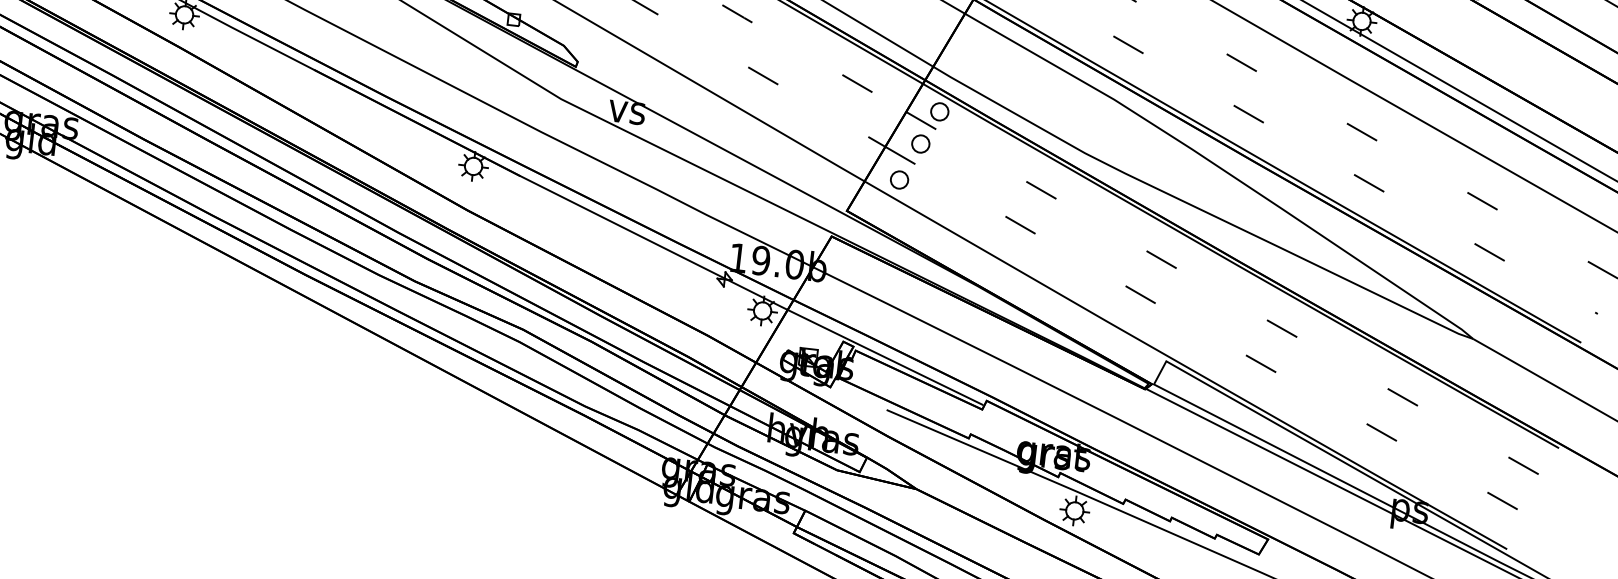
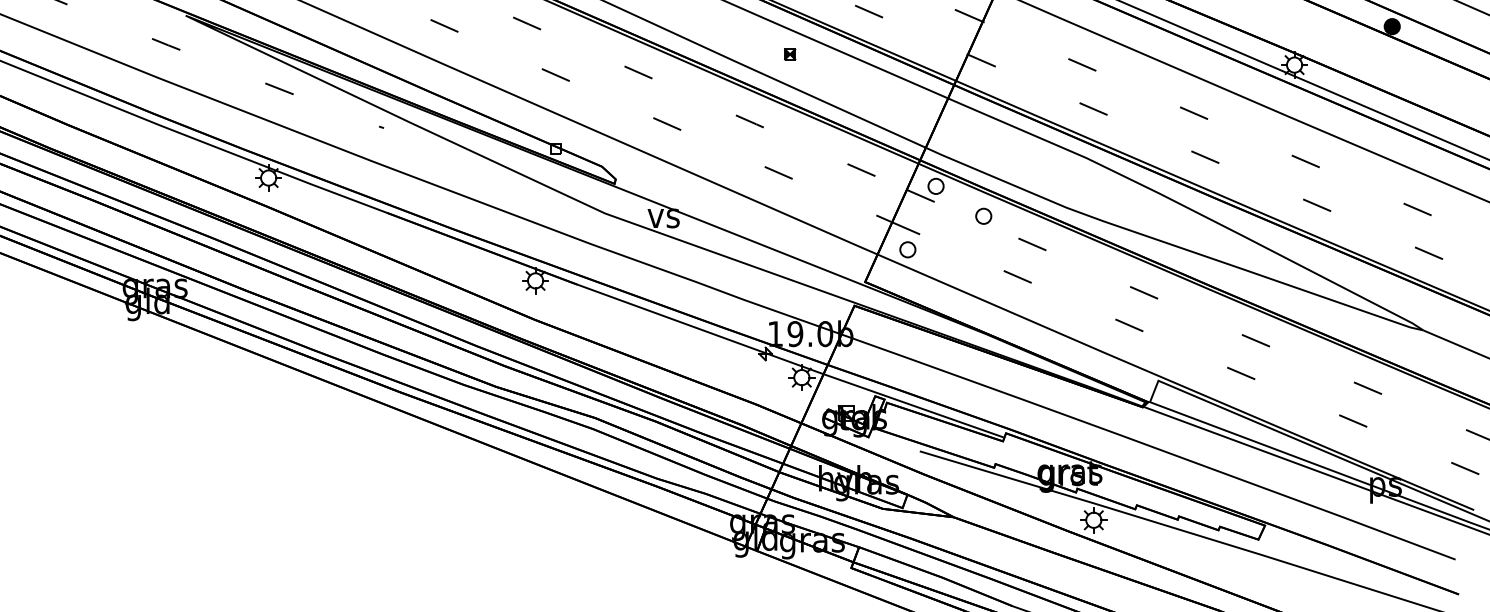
part: (920, 143) -> (983, 215), moved

